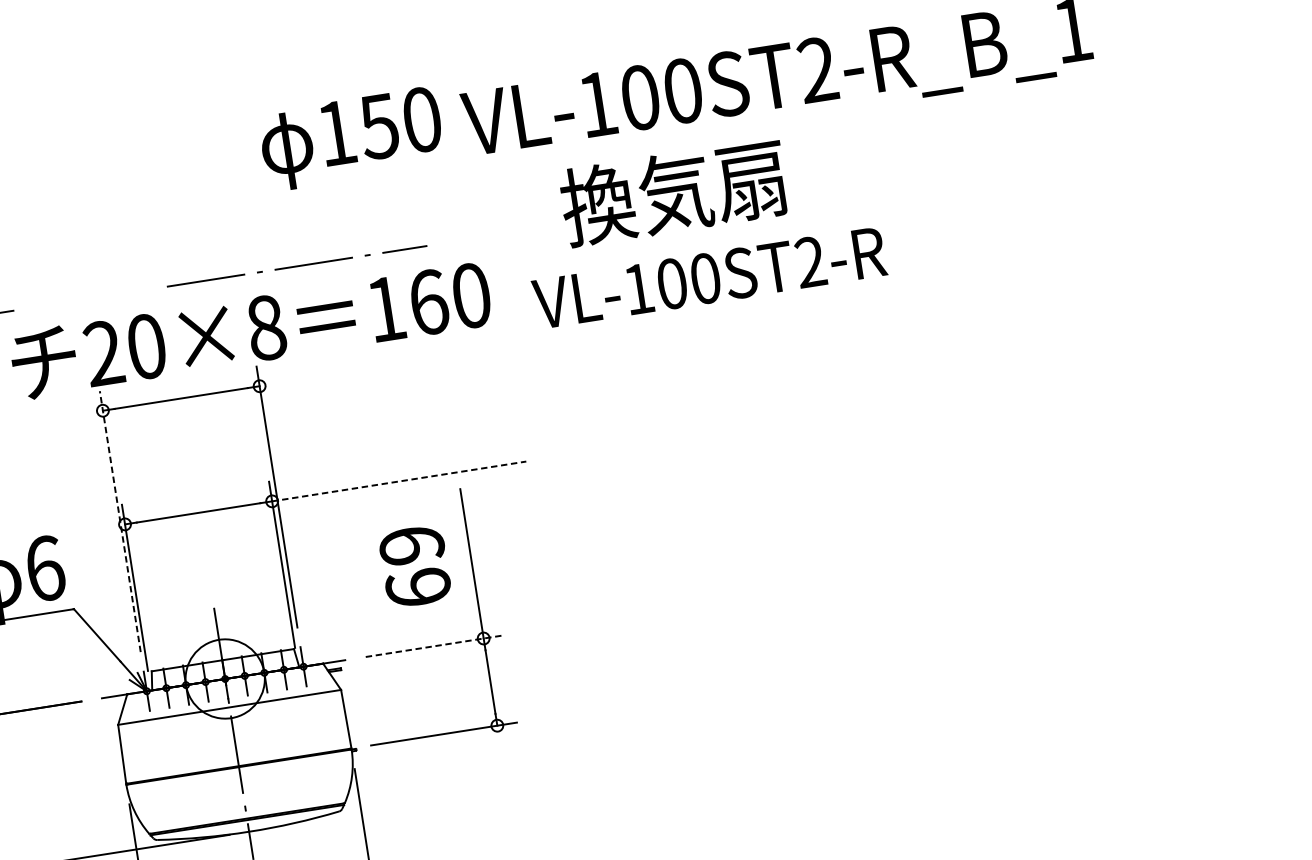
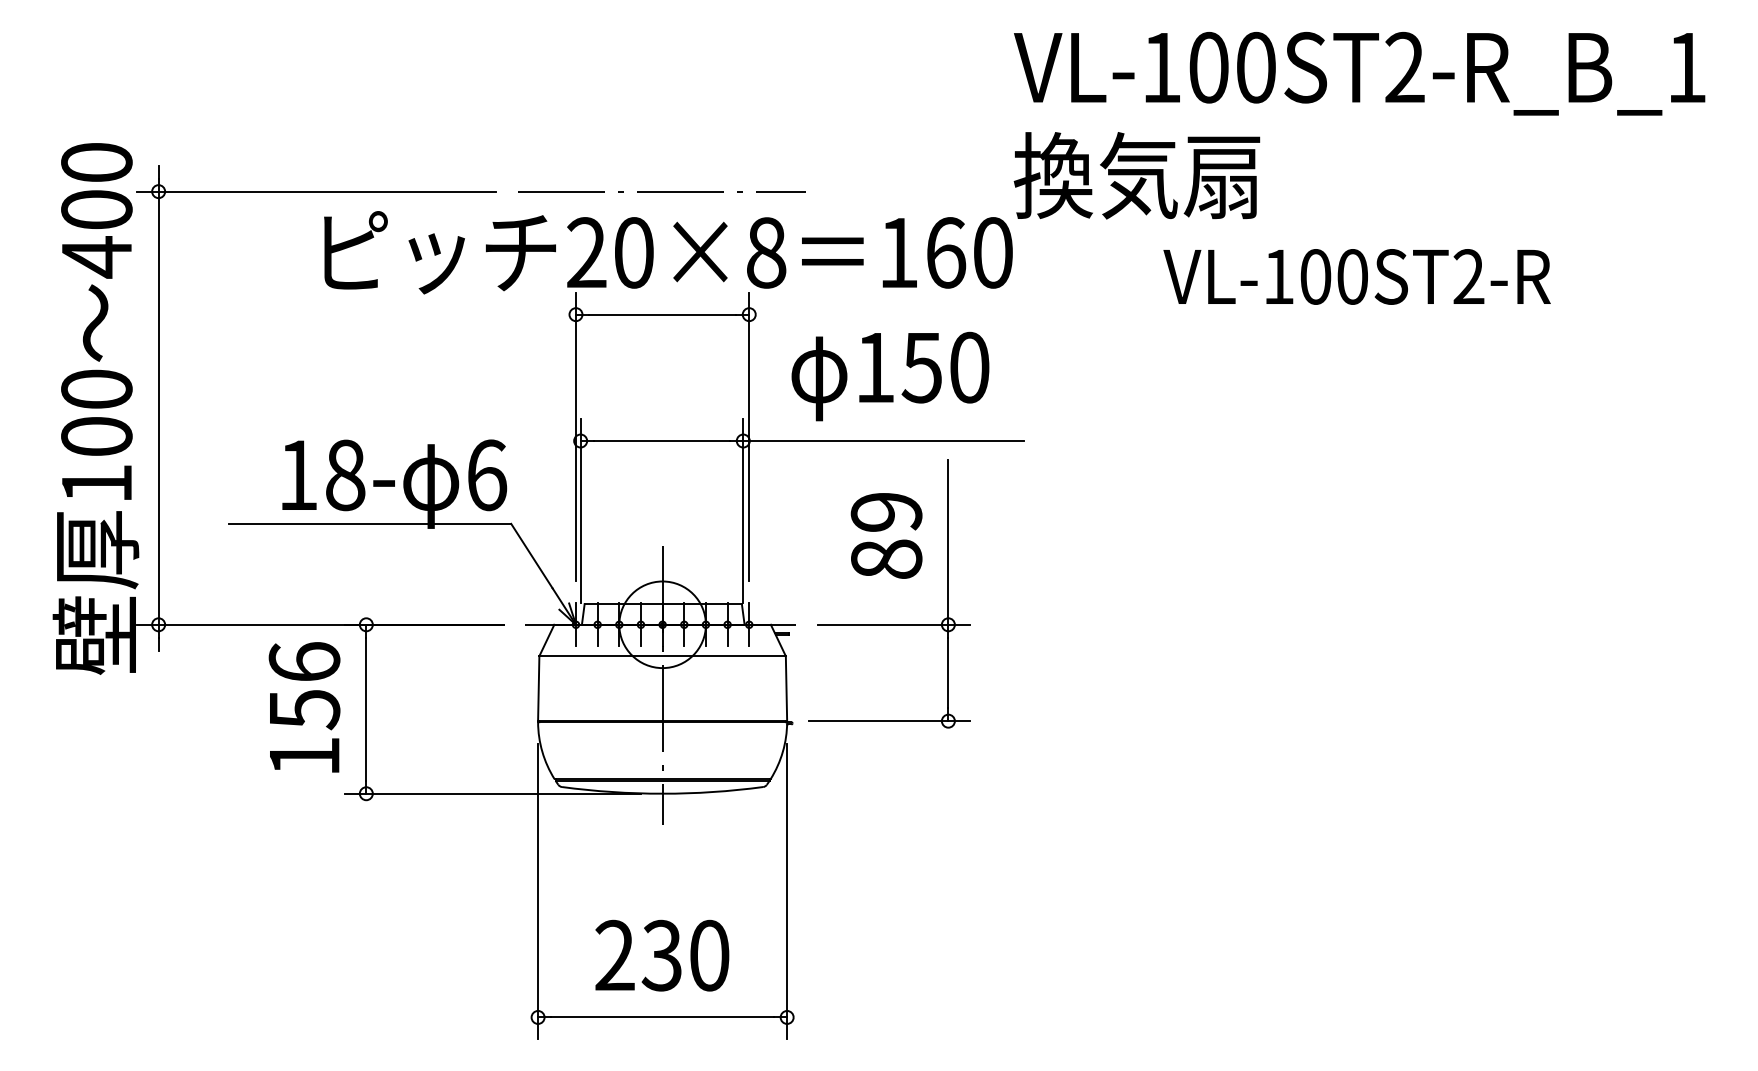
text: (351, 139) -> (890, 376), moved
text: (673, 192) -> (1136, 175), moved
line: (296, 266) -> (661, 191), moved
text: (708, 277) -> (1356, 276), moved
line: (399, 481) -> (883, 441), dashed -> solid
line: (119, 521) -> (575, 436), dashed -> solid
text: (418, 587) -> (886, 558), 69 -> 89
line: (434, 645) -> (894, 624), dashed -> solid

